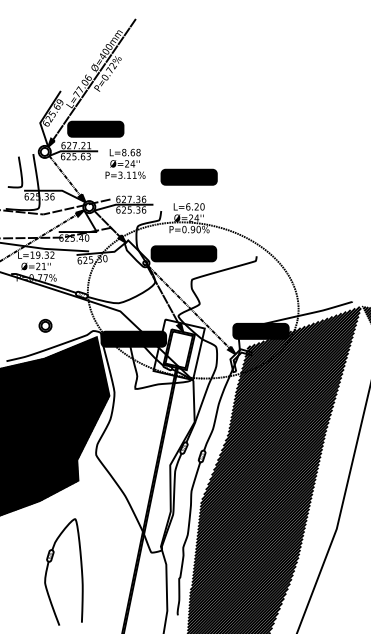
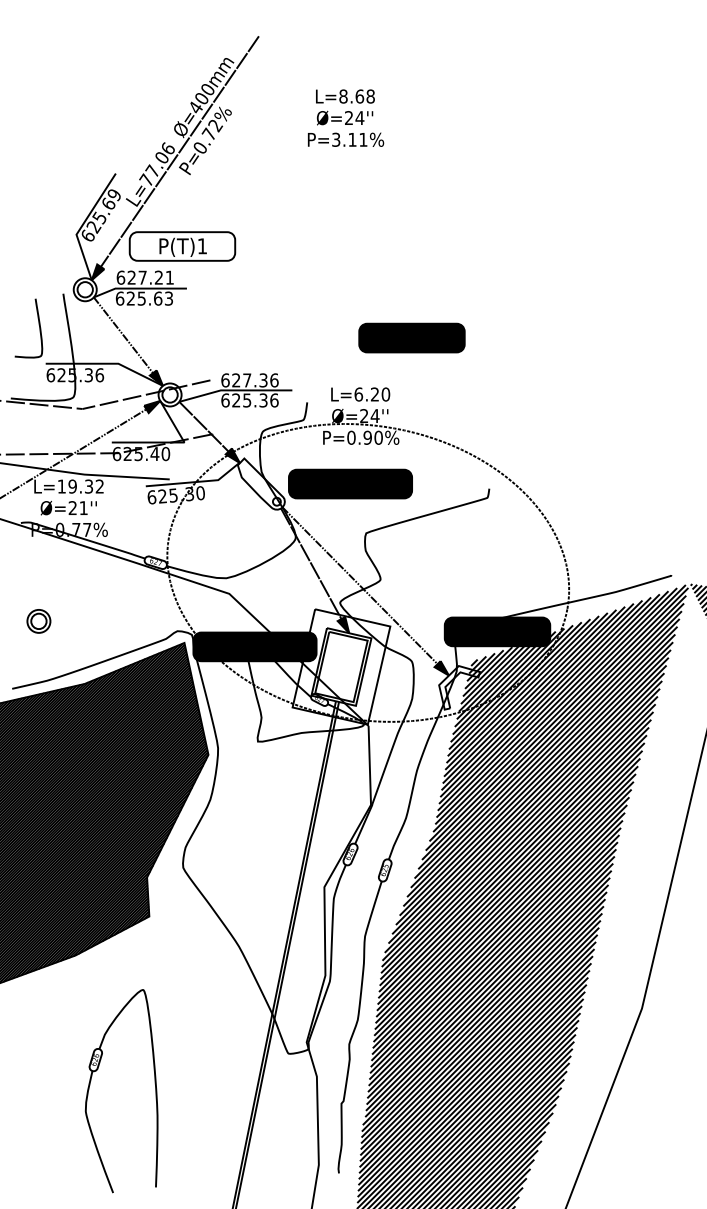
fill: (95, 128) -> (181, 245), removed
text: (125, 163) -> (345, 117), moved
part: (188, 176) -> (410, 336), moved
part: (45, 325) -> (38, 620), moved

